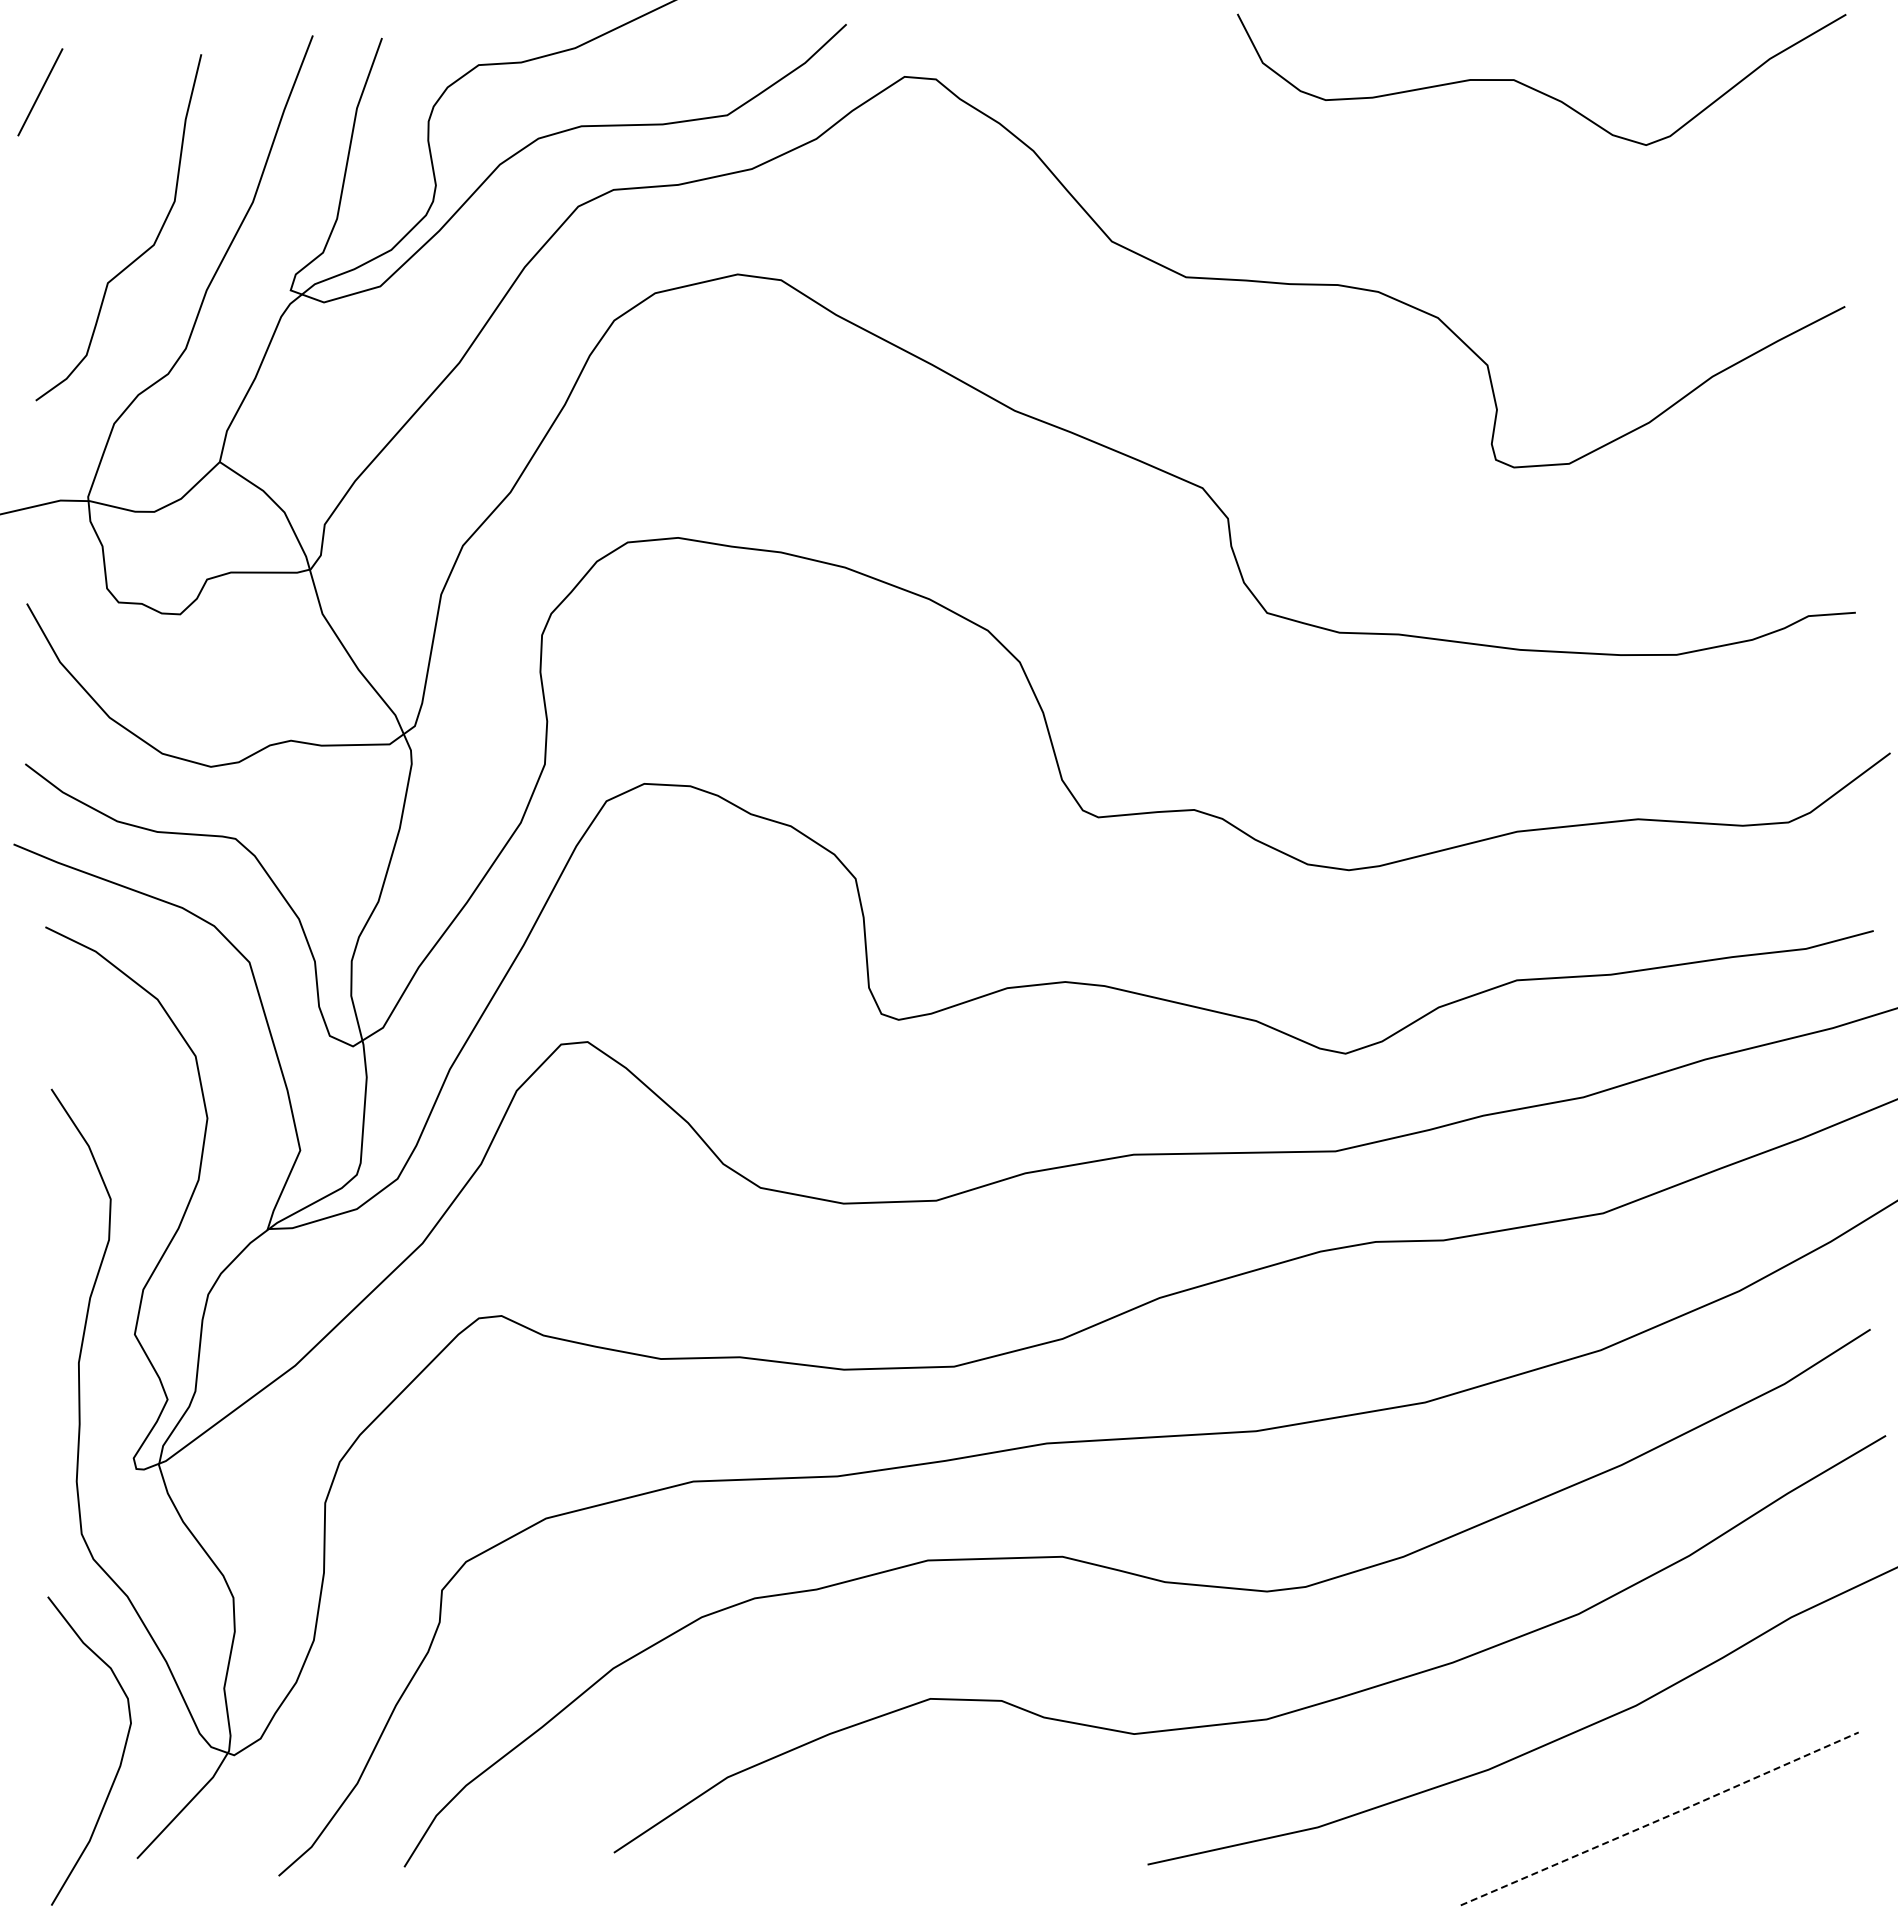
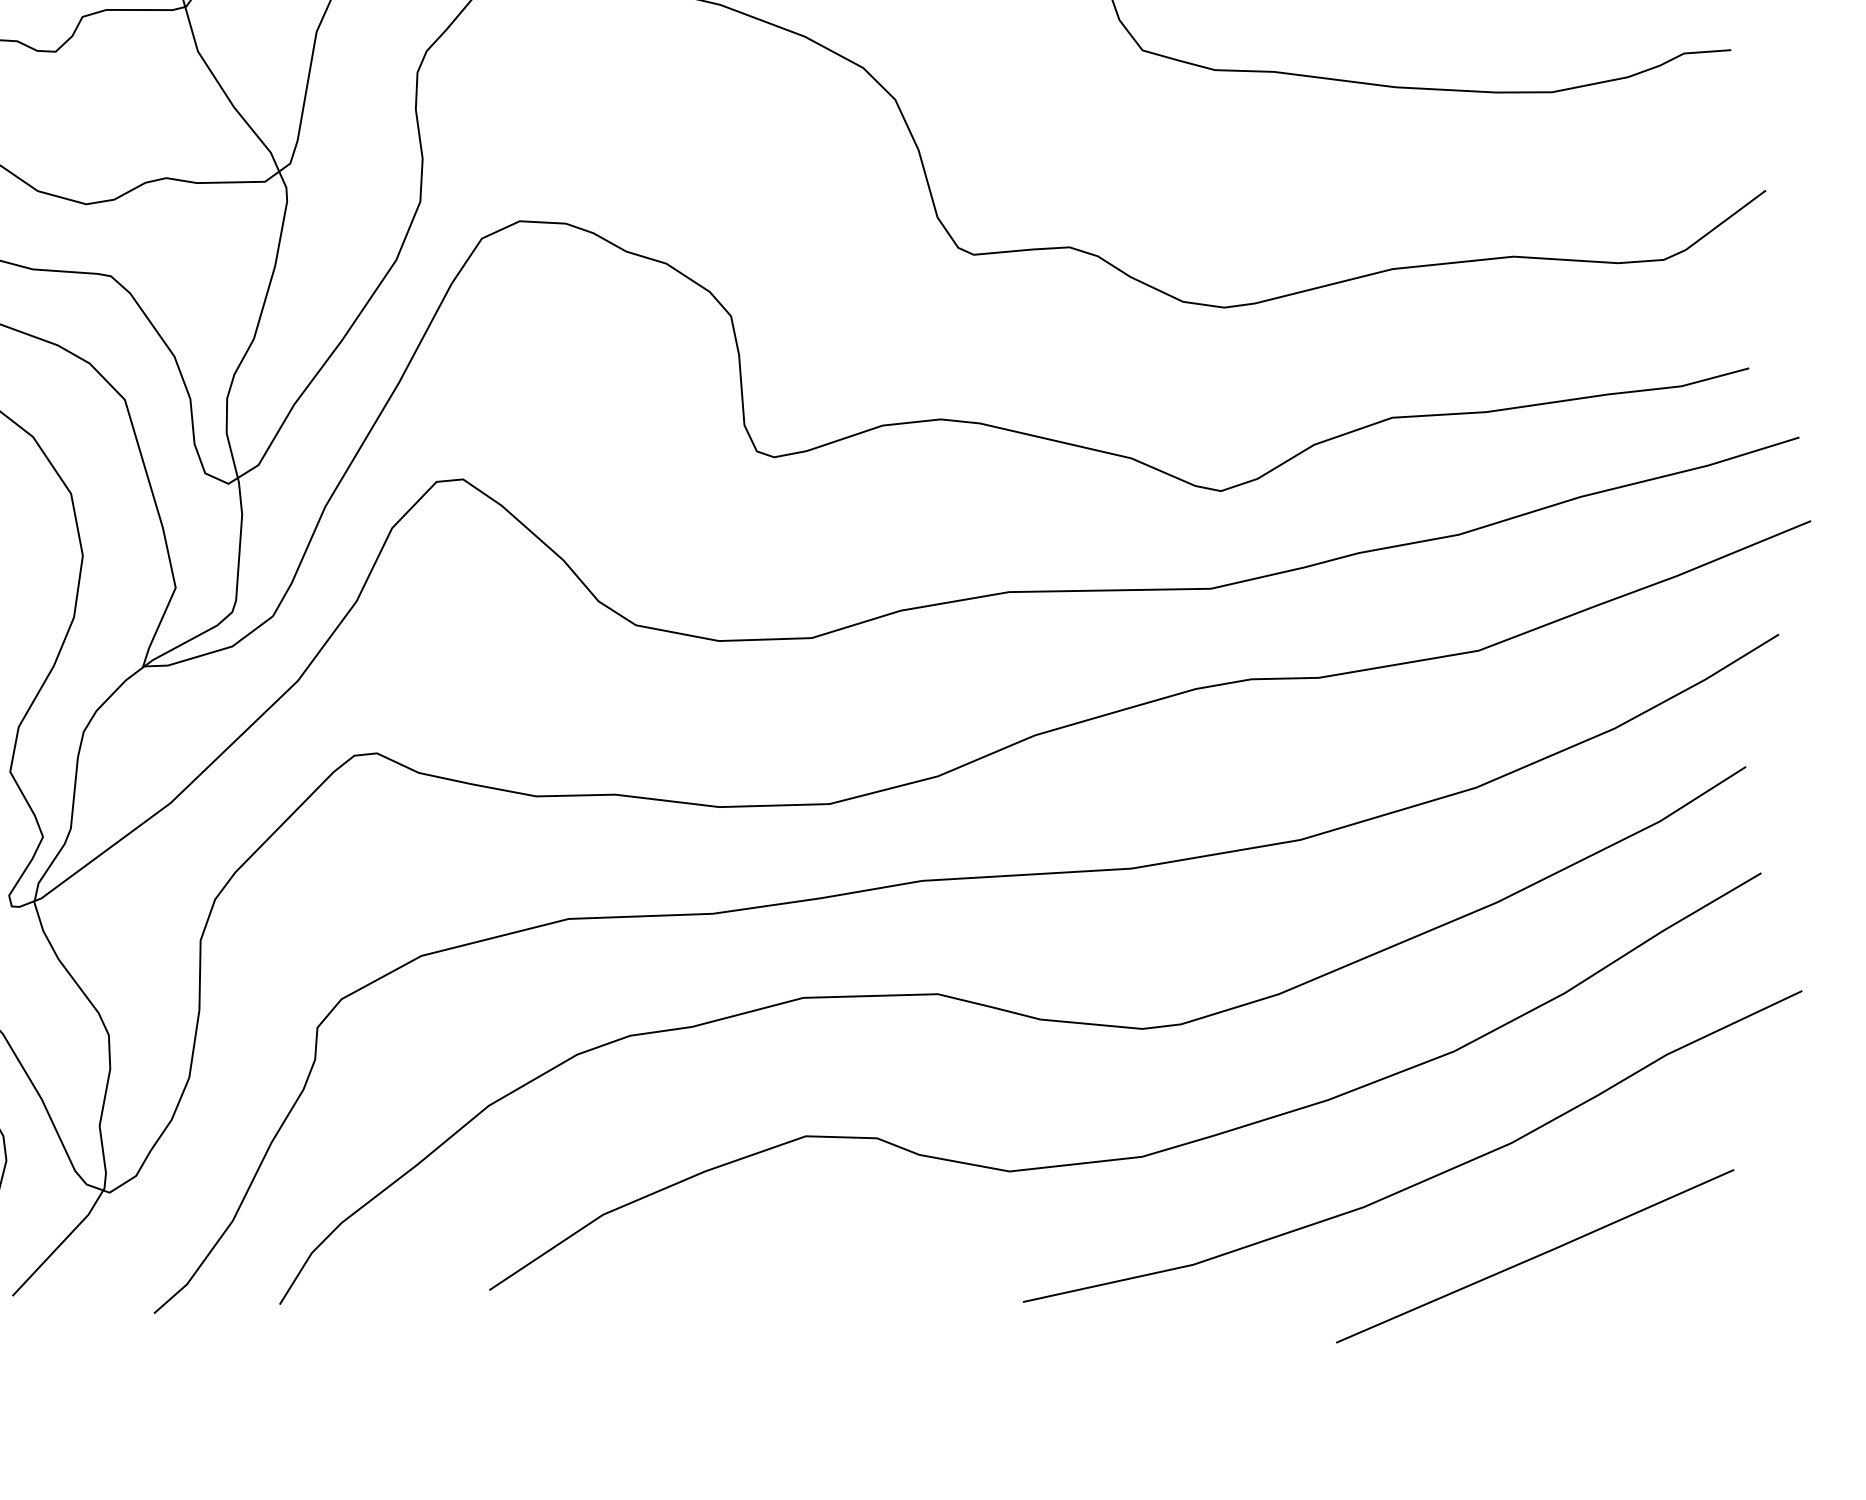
line: (1660, 1819) -> (1535, 1256), dashed -> solid

